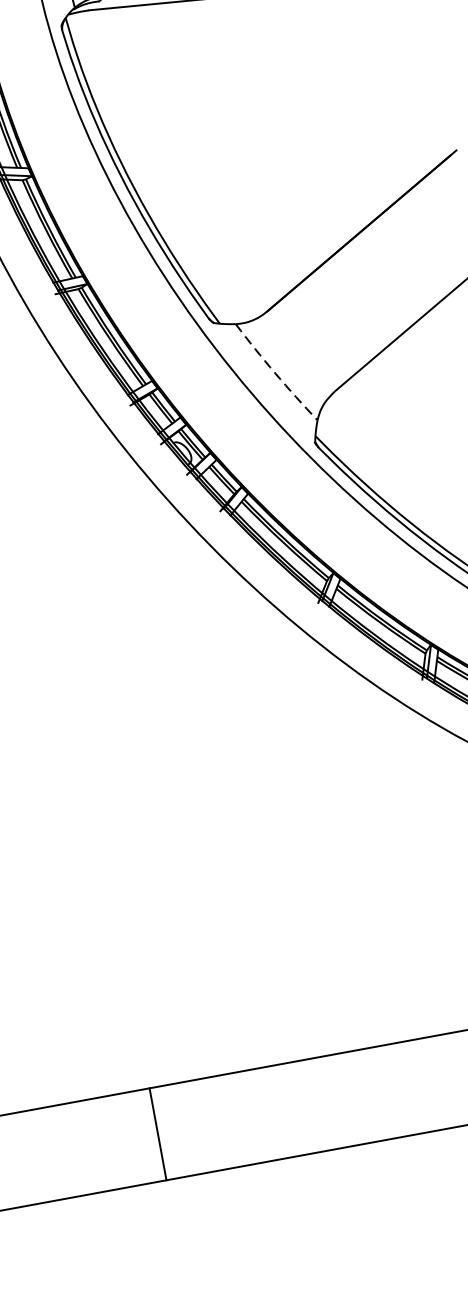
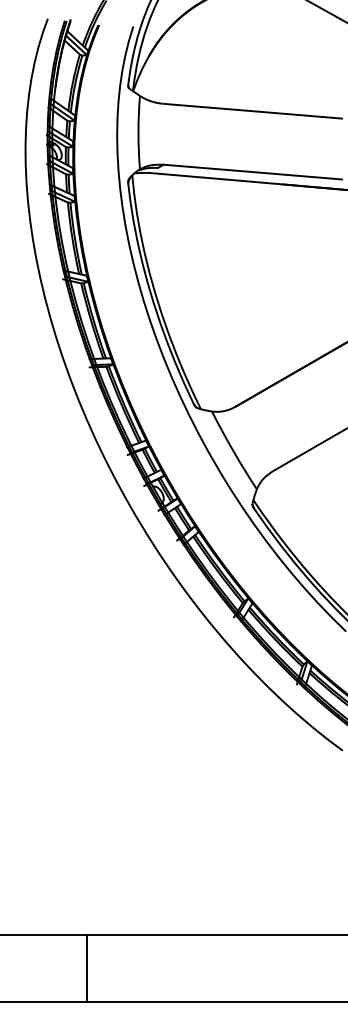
arc: (275, 373) -> (233, 451), dashed -> solid
line: (158, 1133) -> (87, 968), moved

